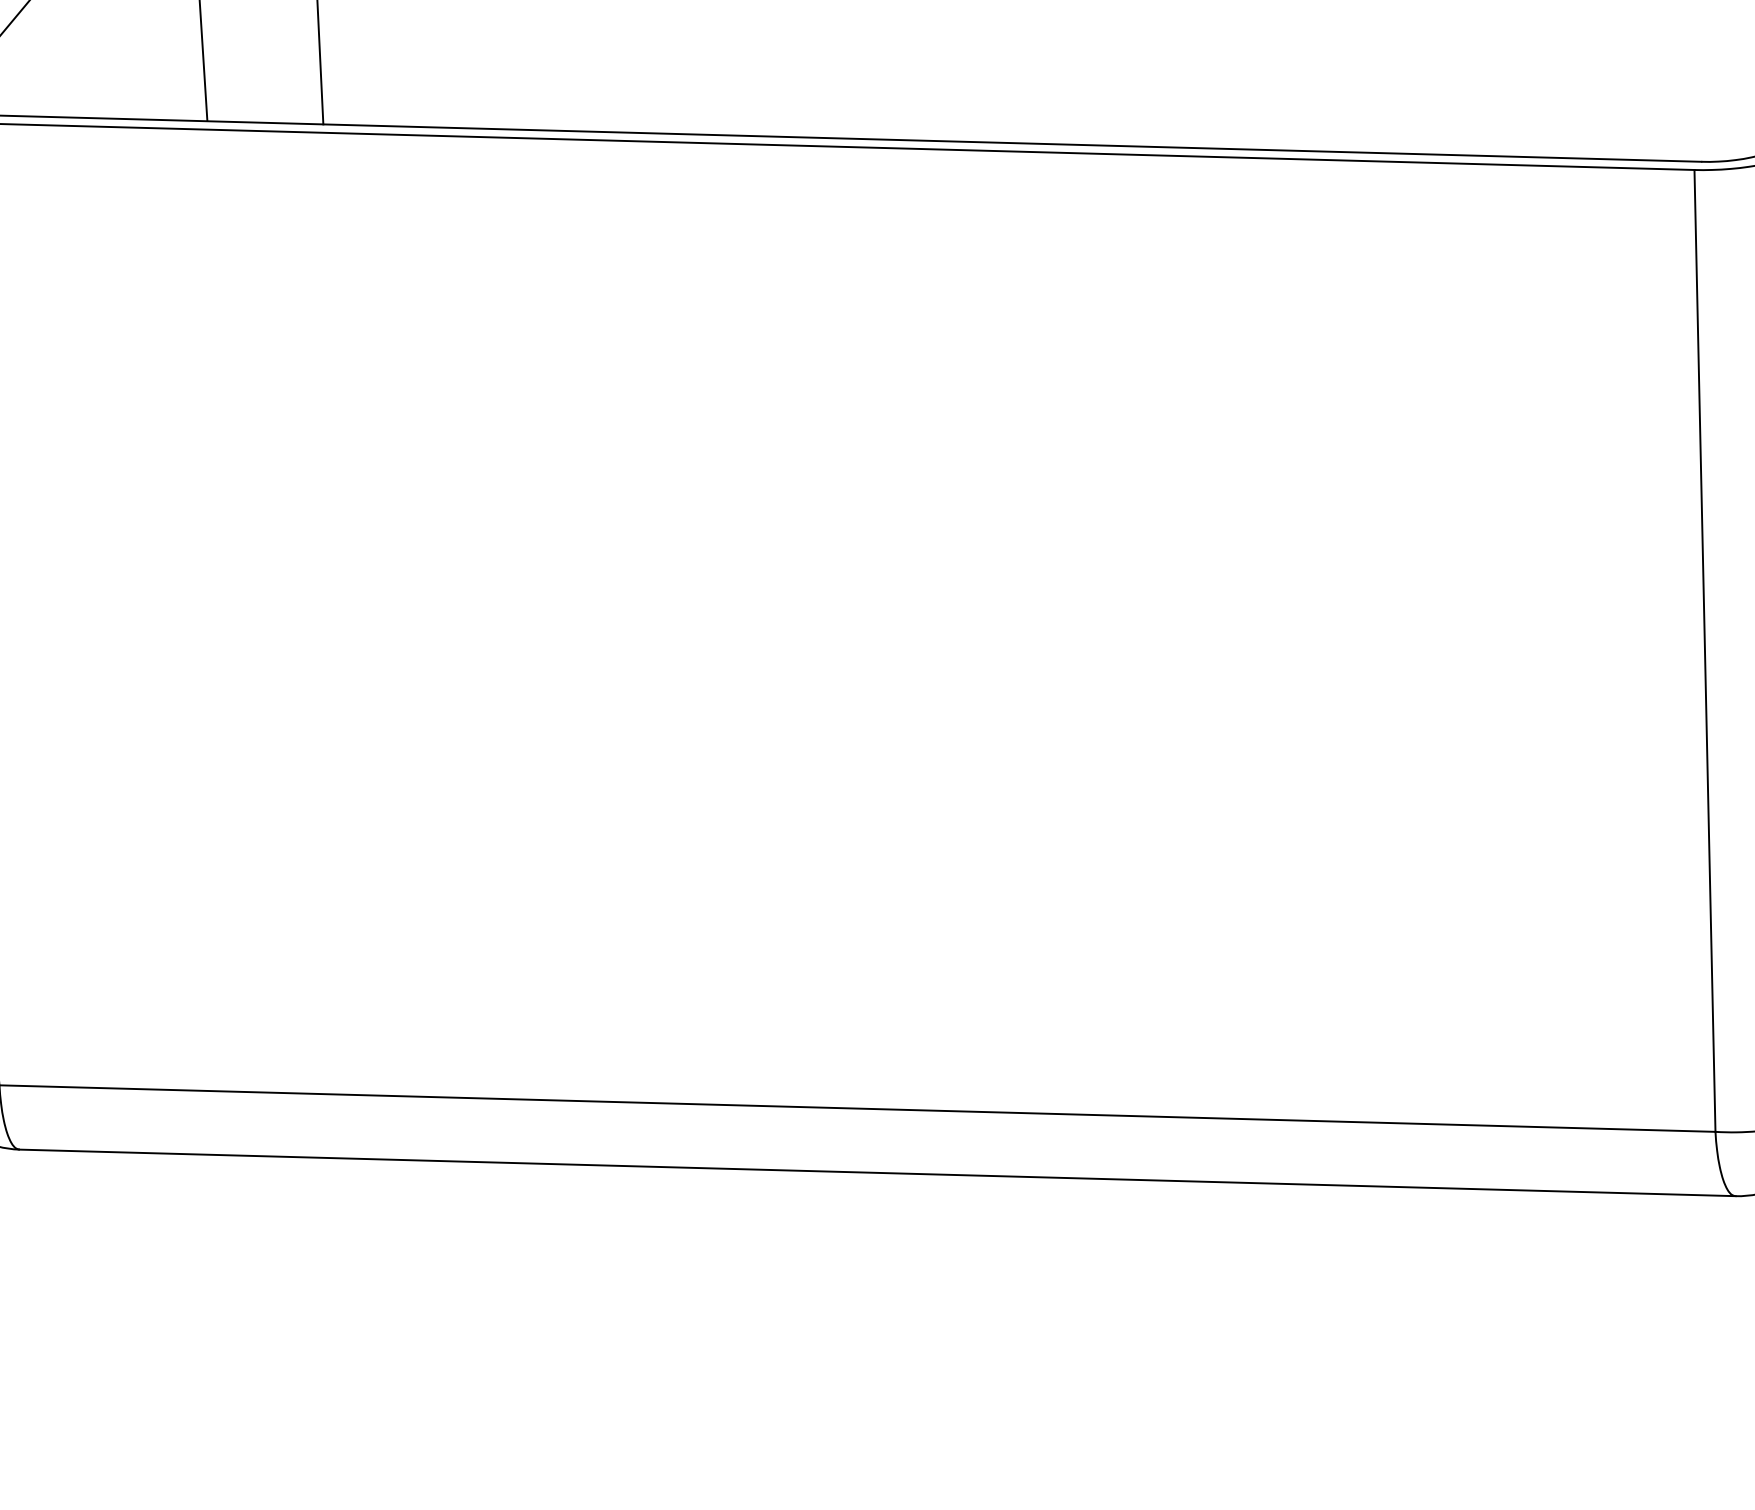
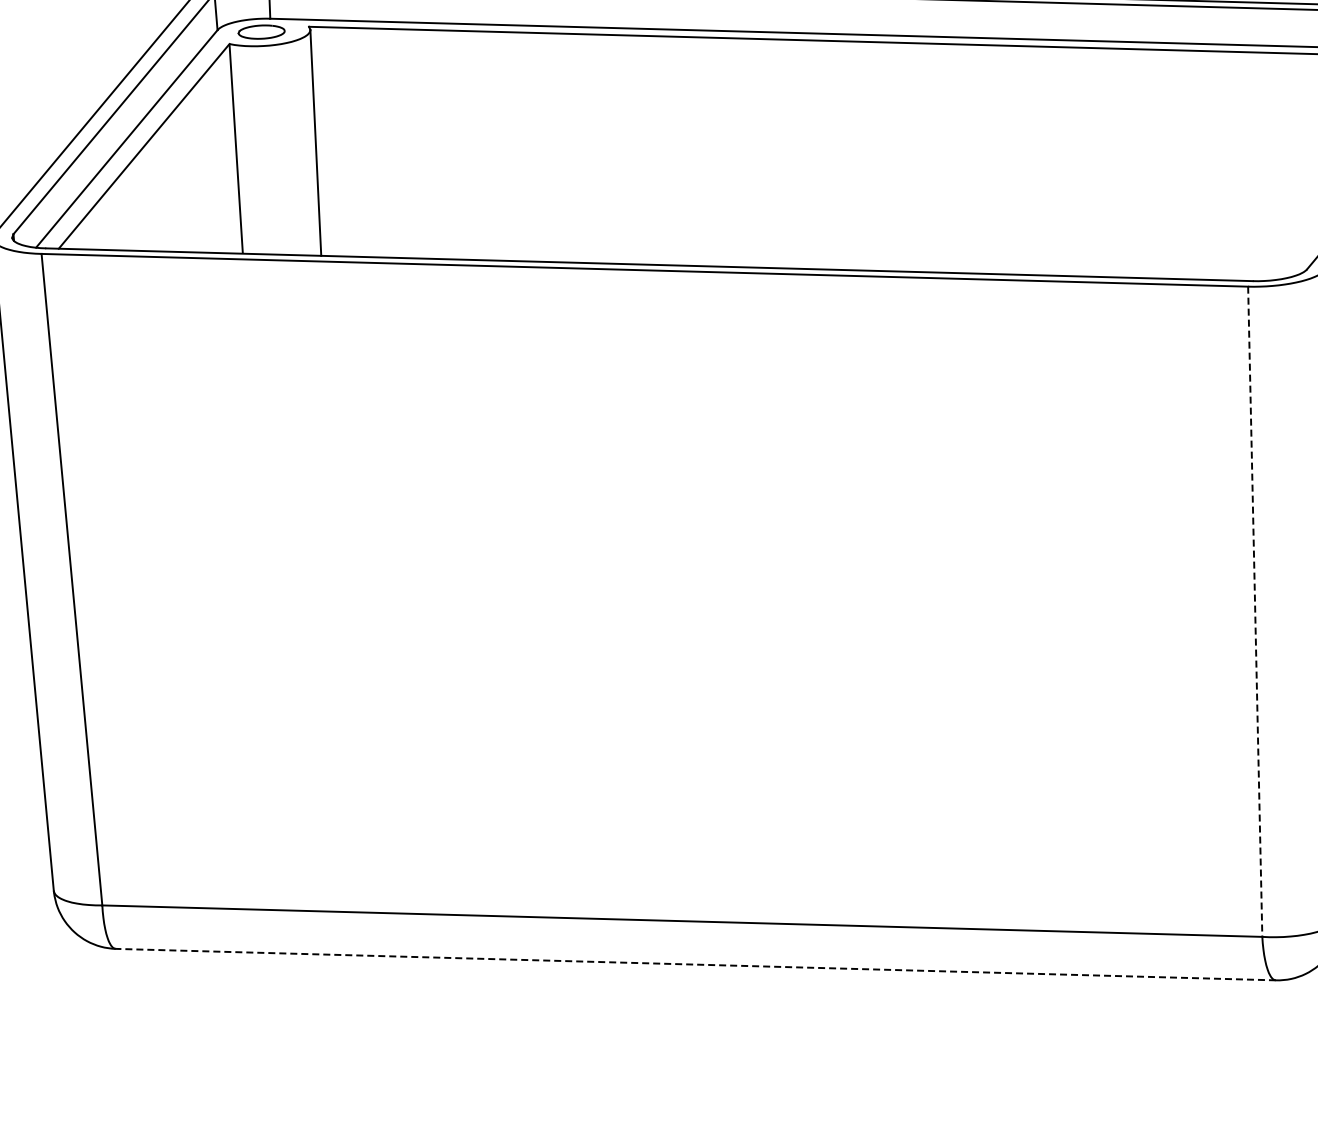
line: (1705, 651) -> (1255, 612), solid -> dashed
line: (876, 1172) -> (695, 964), solid -> dashed

